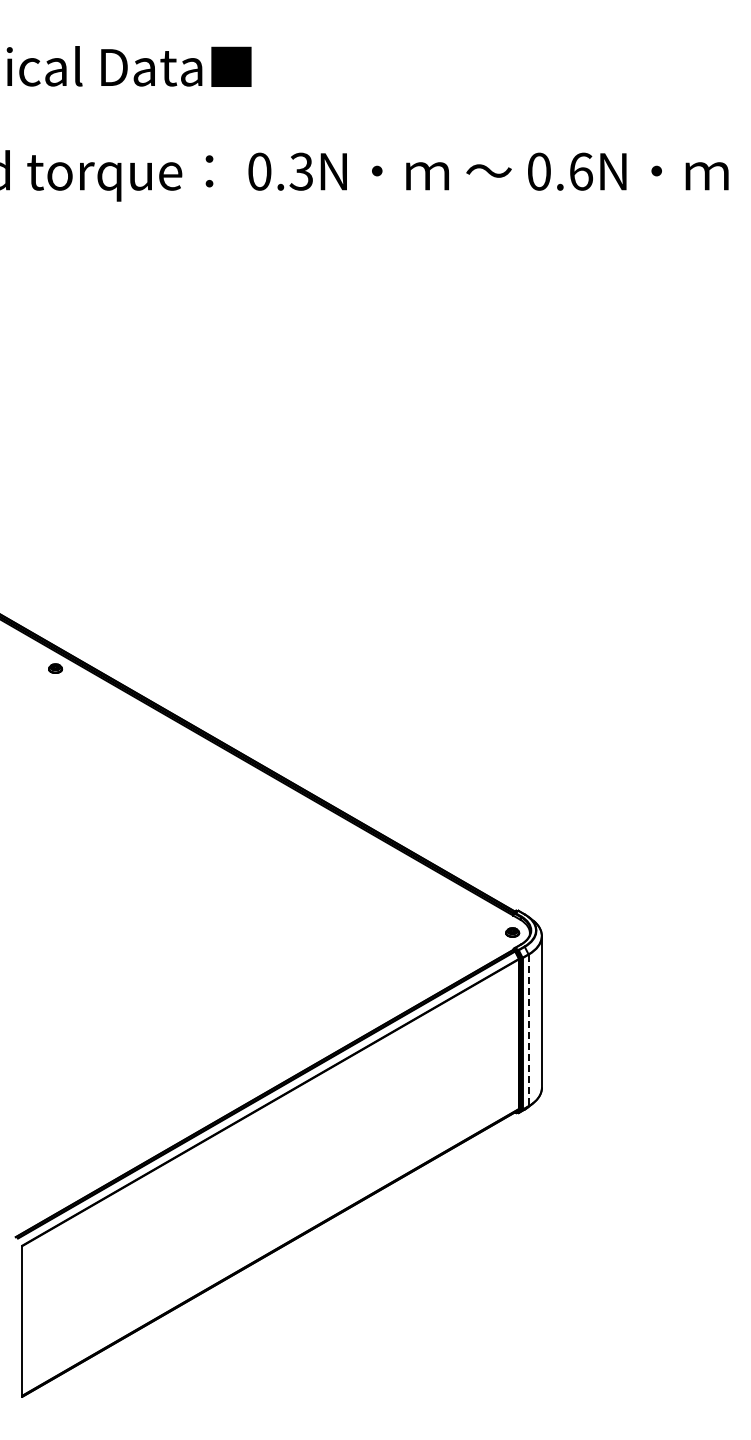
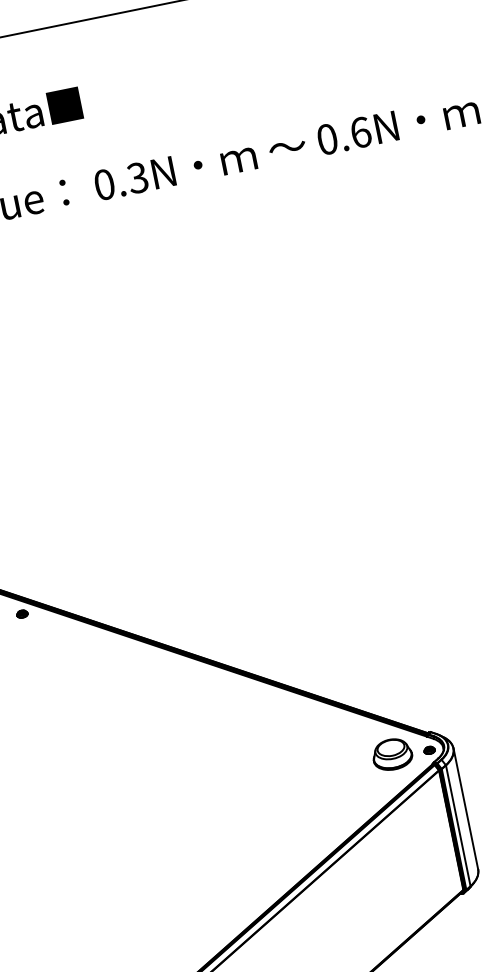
part: (466, 928) -> (392, 754), added
line: (528, 1030) -> (458, 825), dashed -> solid

